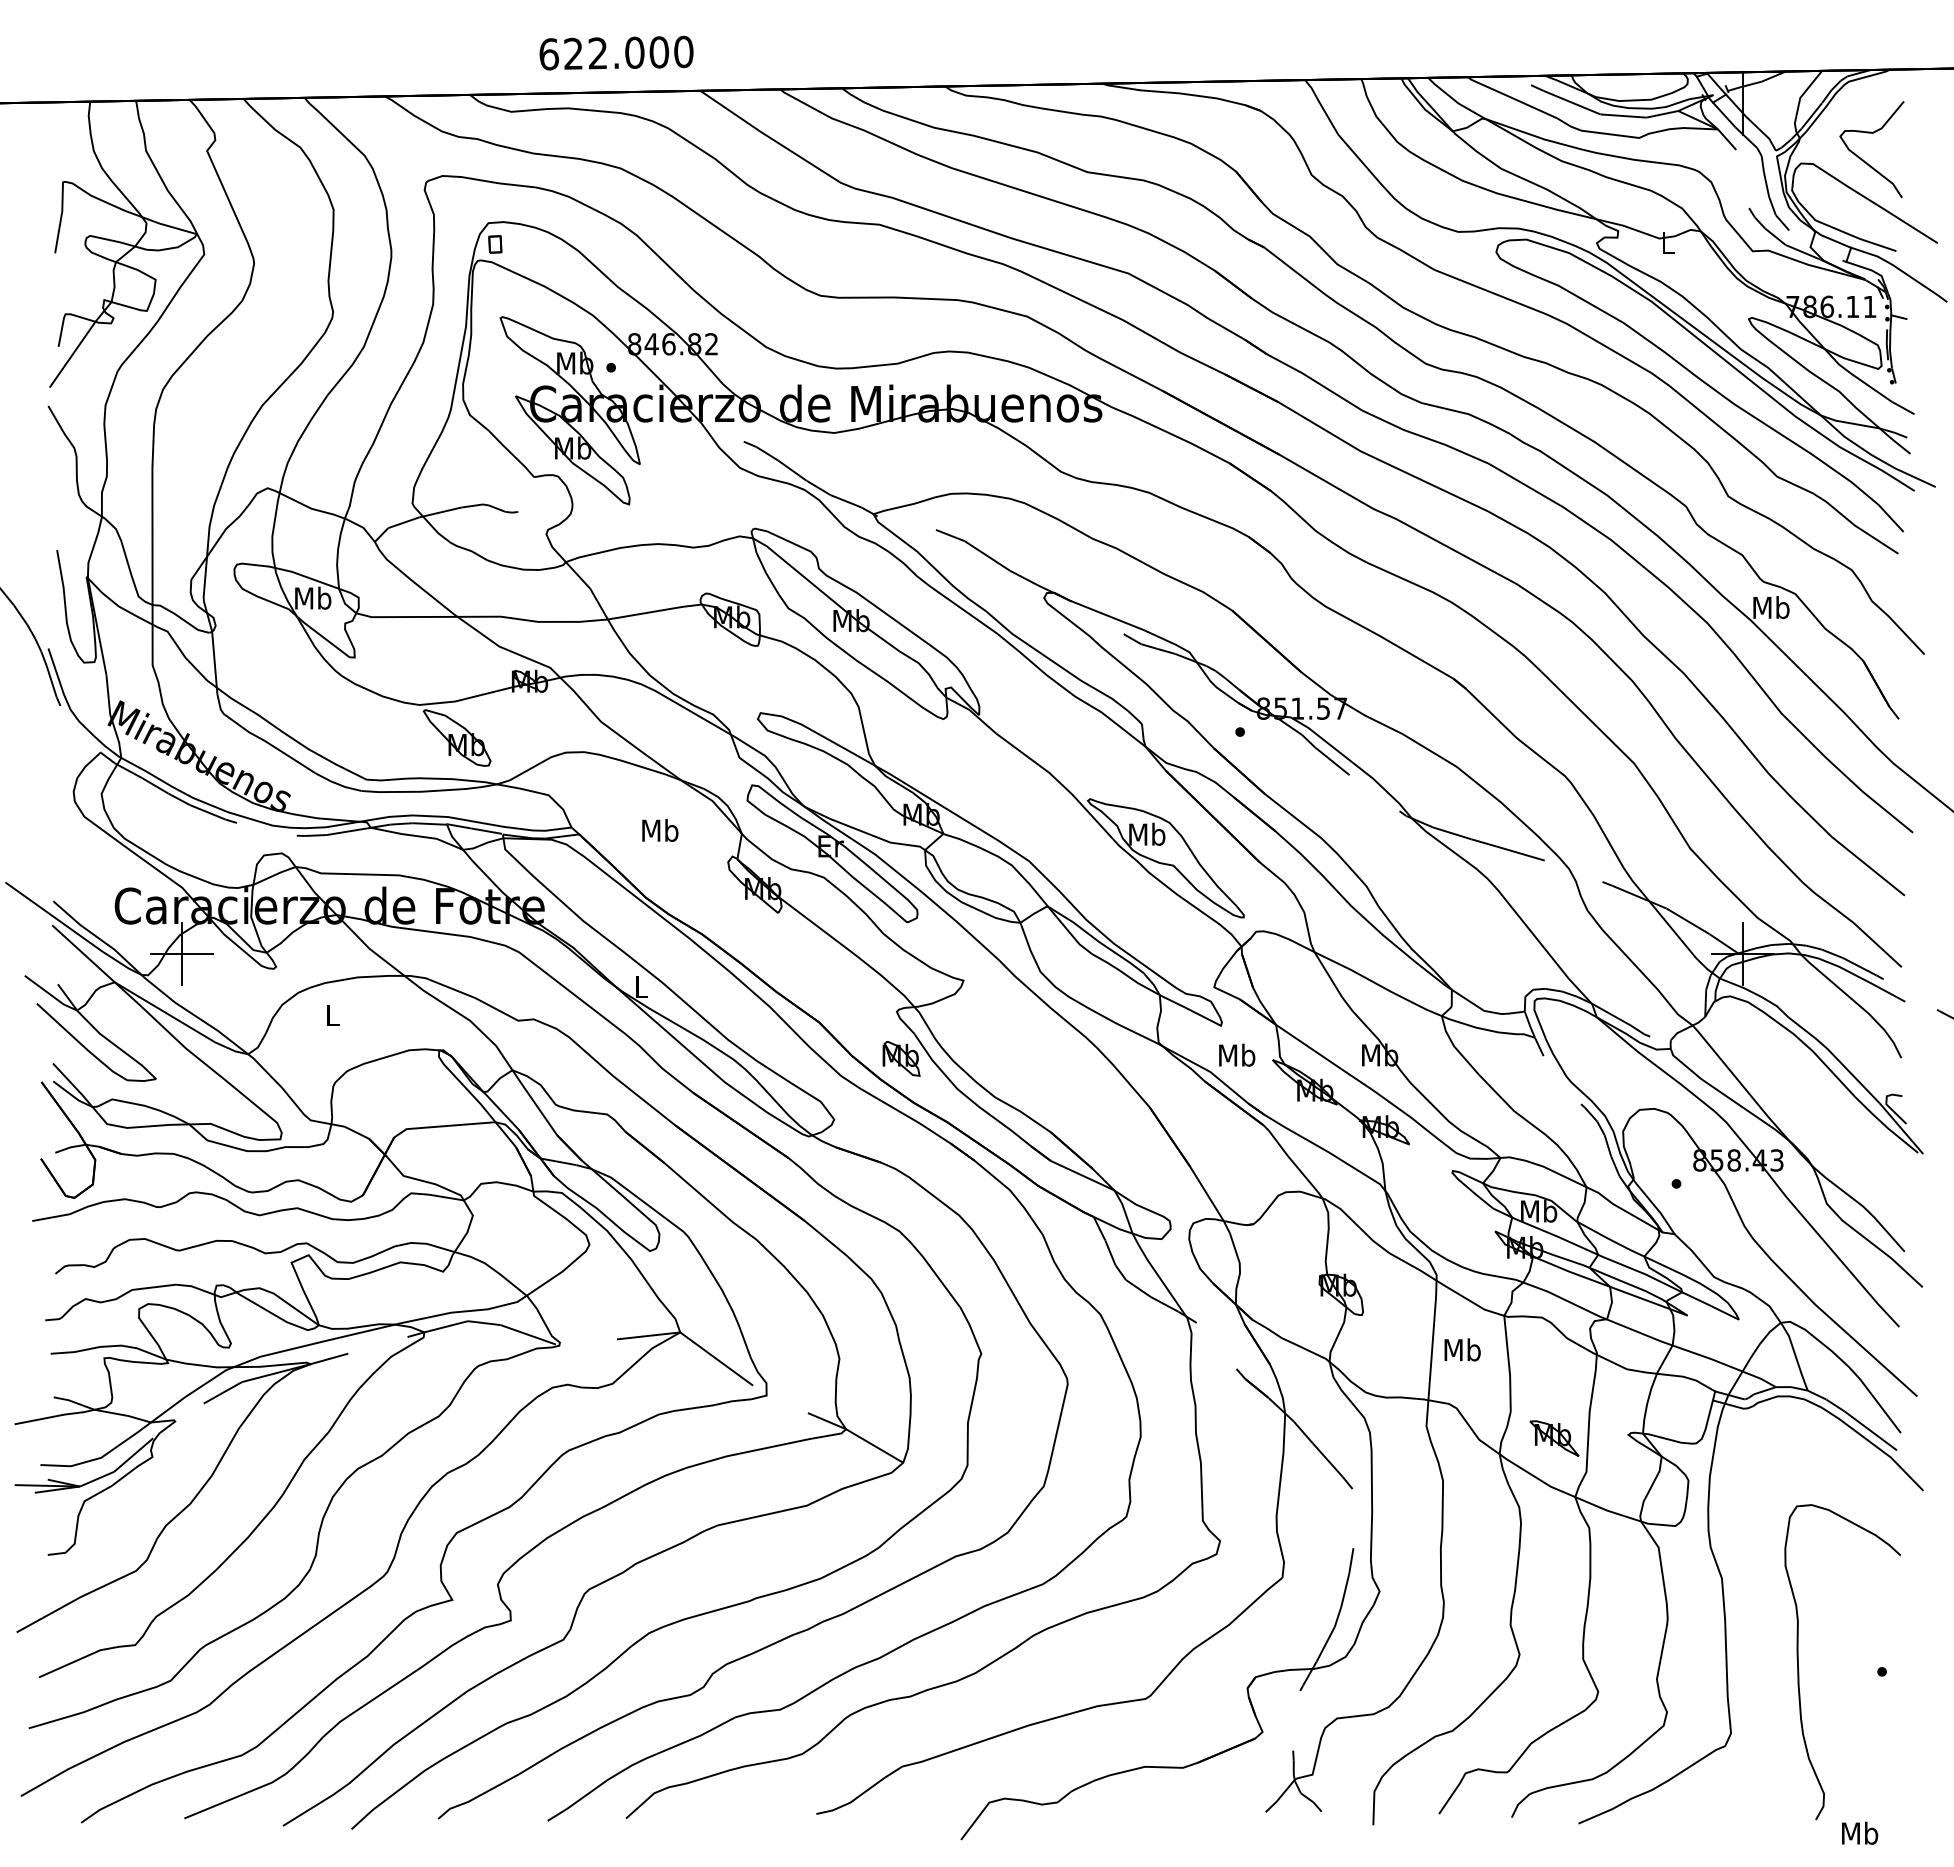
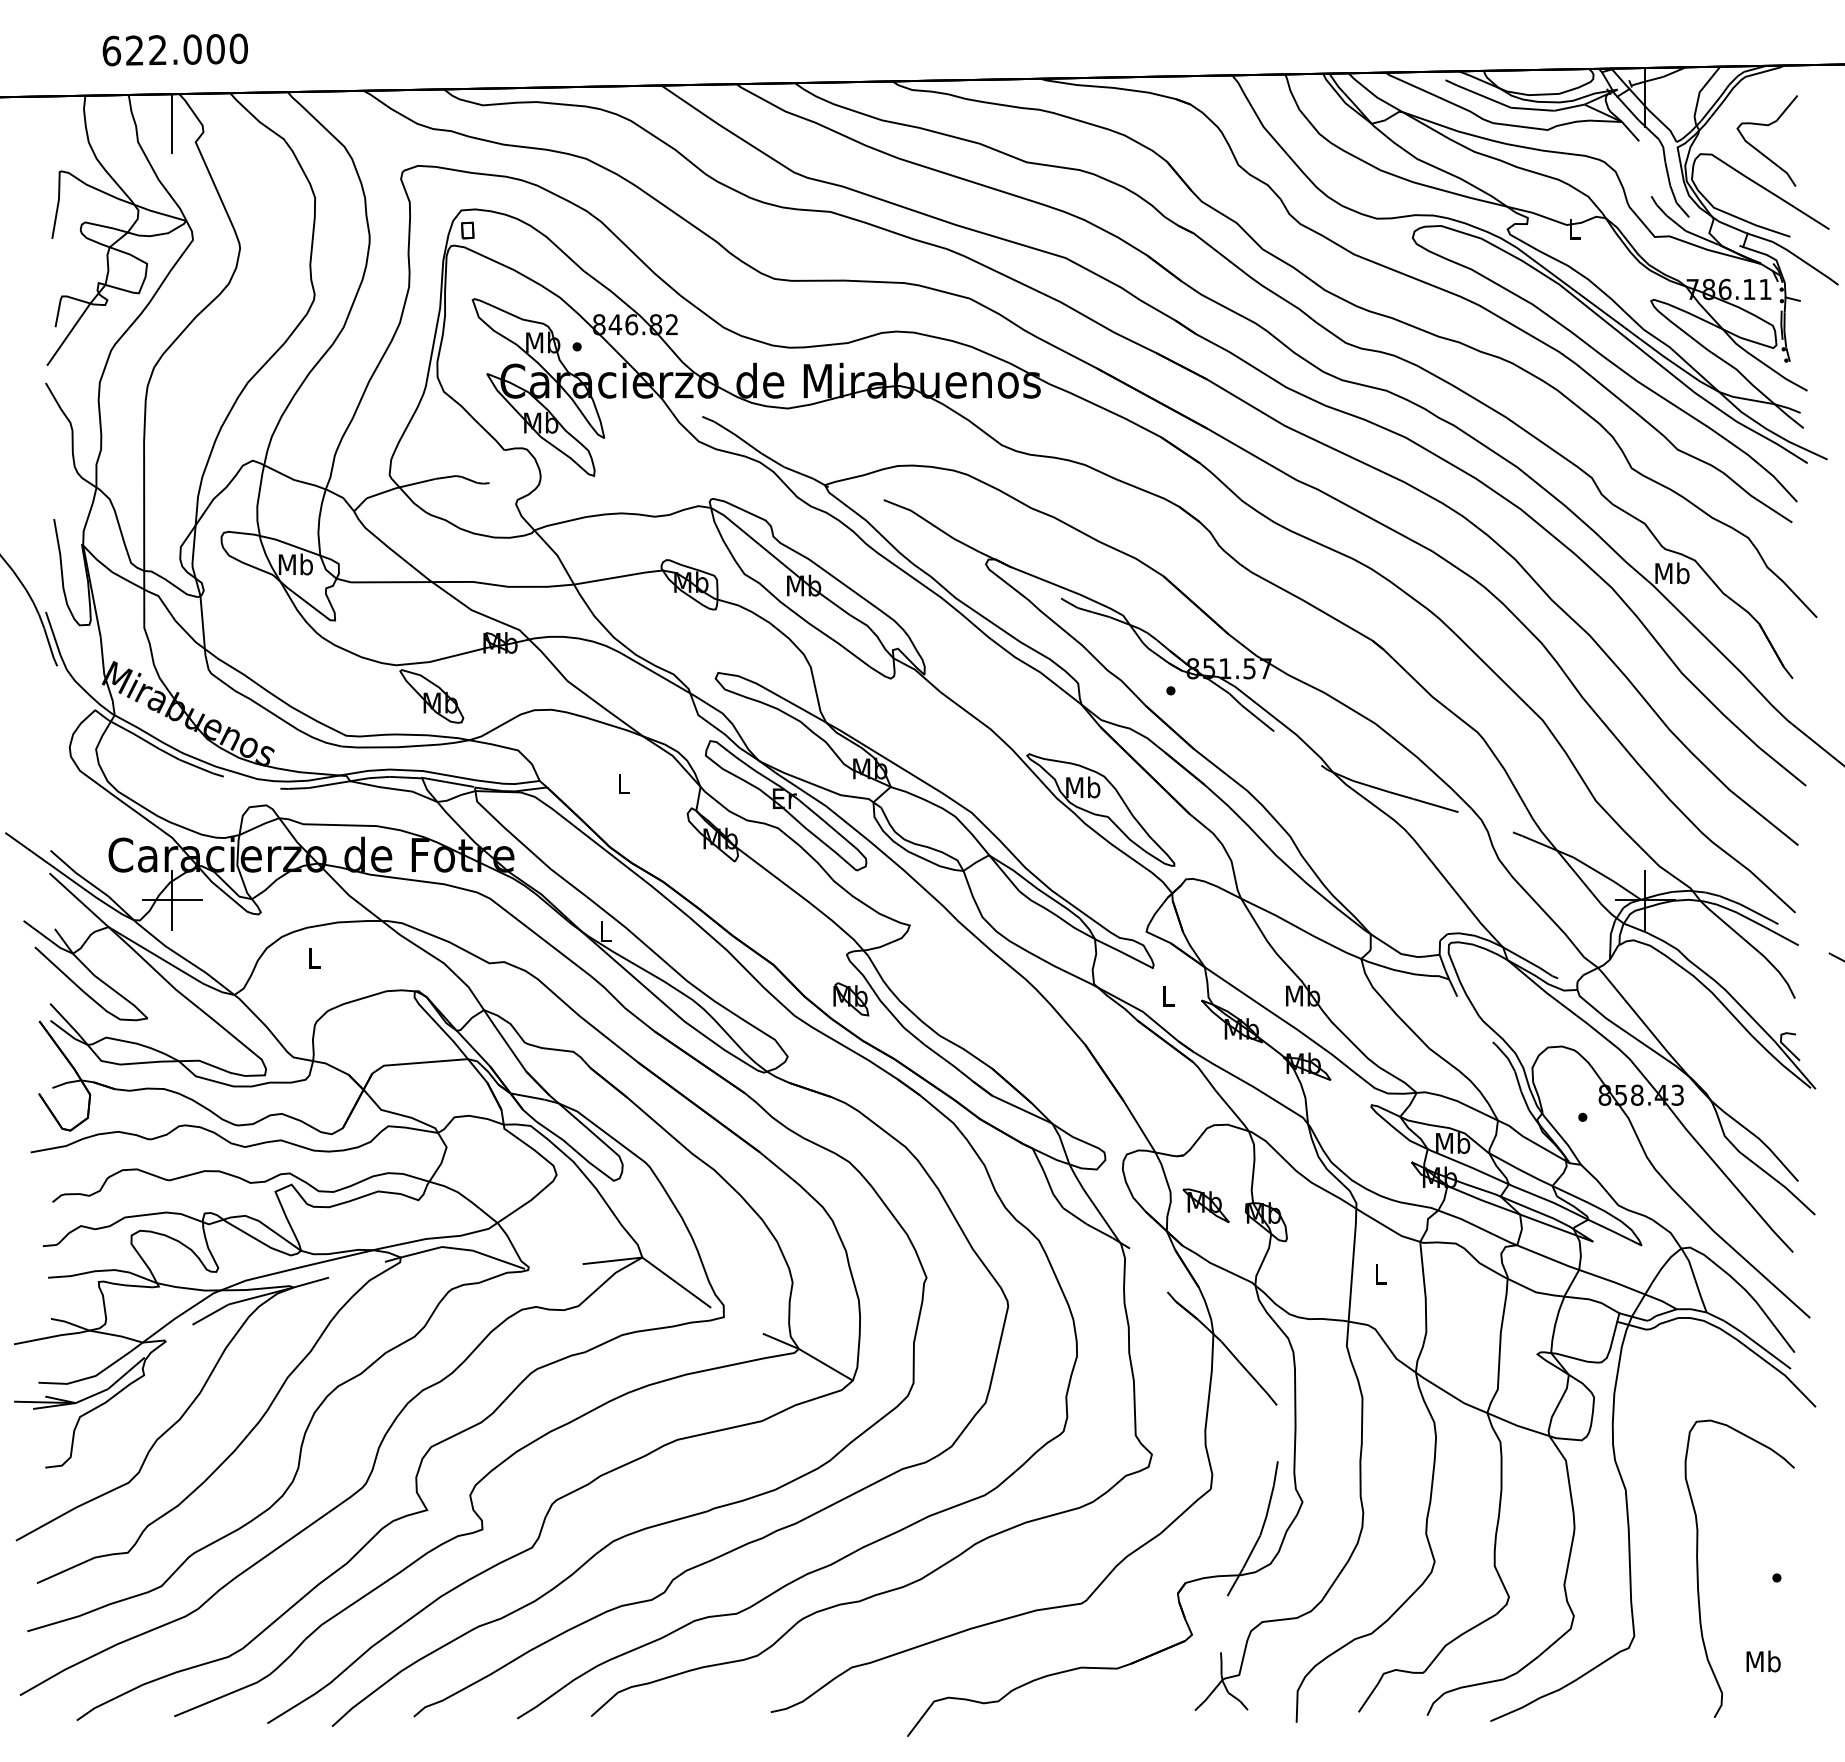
text: (616, 52) -> (175, 49), moved
line: (182, 131) -> (172, 123), added
text: (660, 829) -> (623, 782), Mb -> L
text: (1237, 1054) -> (1168, 995), Mb -> L
text: (1462, 1349) -> (1380, 1273), Mb -> L
part: (1554, 1438) -> (1206, 1205), moved
text: (1860, 1832) -> (1764, 1660), moved

